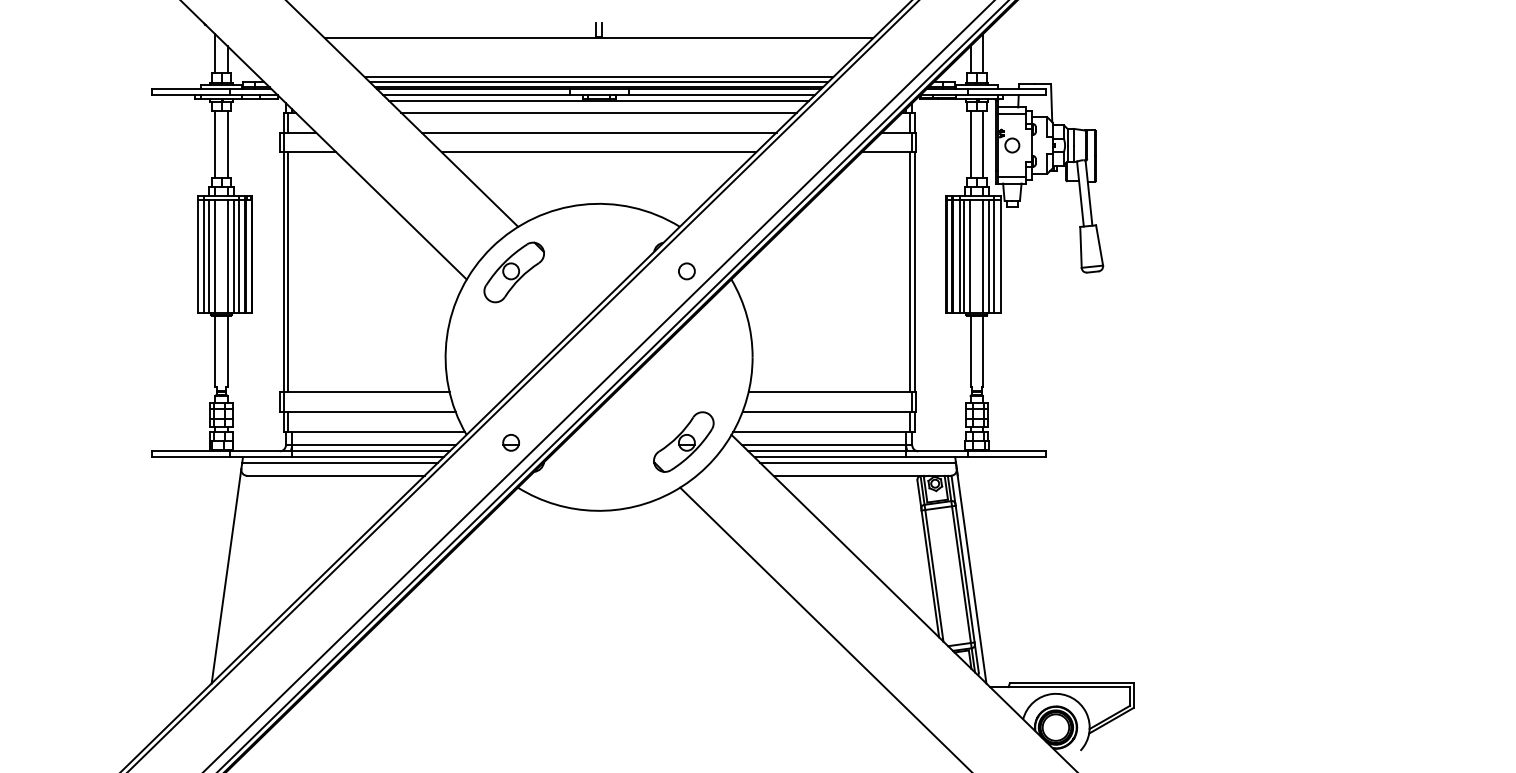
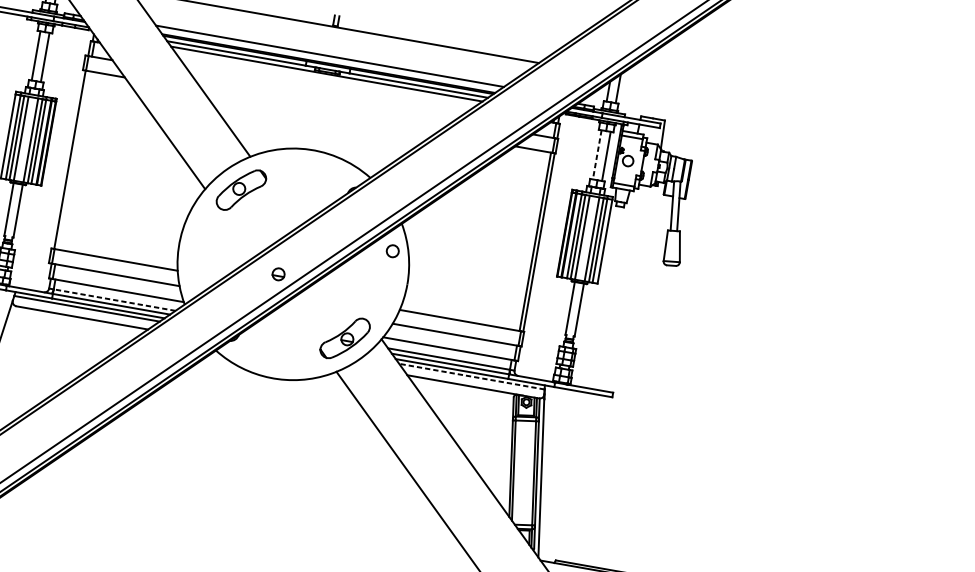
line: (598, 82) -> (328, 60), removed
line: (598, 112) -> (324, 82), removed
line: (598, 132) -> (322, 97), removed
line: (970, 144) -> (597, 154), solid -> dashed
line: (598, 152) -> (319, 112), removed
circle: (686, 271) -> (392, 251), moved
line: (288, 272) -> (73, 160), removed
part: (510, 442) -> (278, 274), moved
line: (374, 445) -> (114, 300), solid -> dashed
line: (858, 462) -> (472, 376), solid -> dashed

